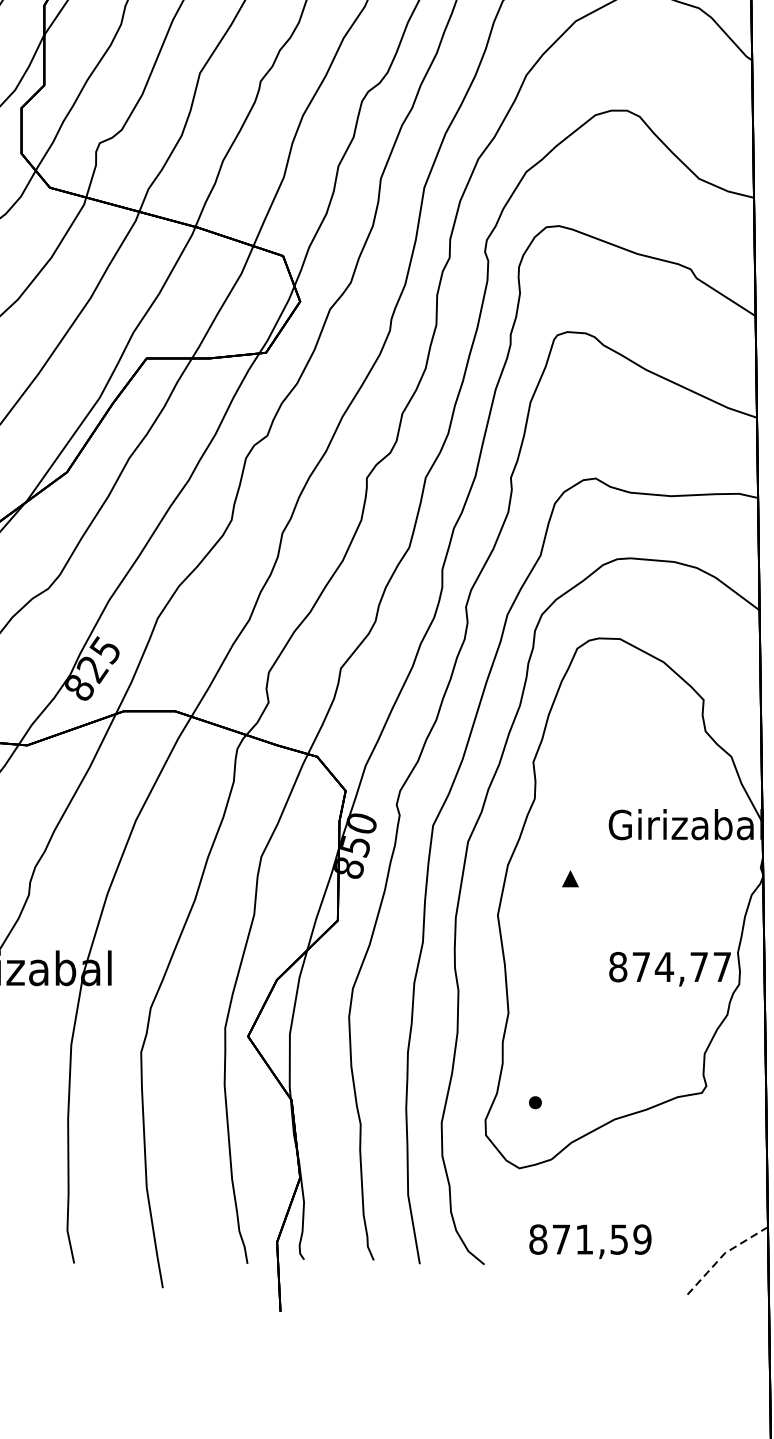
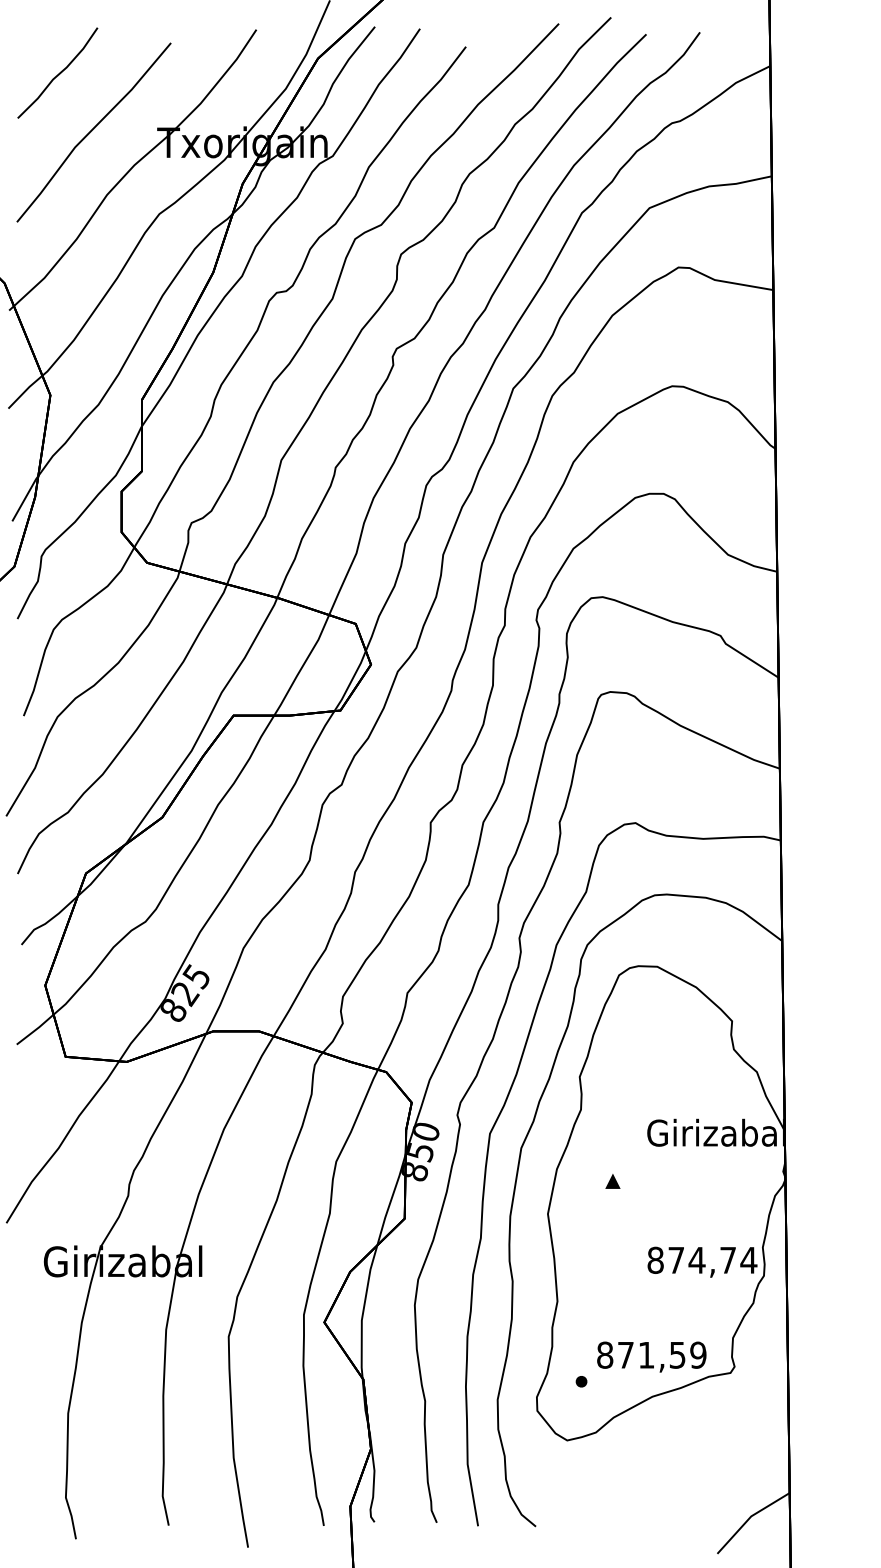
text: (721, 967) -> (748, 1260), 874,77 -> 874,74
text: (590, 1241) -> (651, 1356), moved
line: (723, 1255) -> (749, 1518), dashed -> solid

